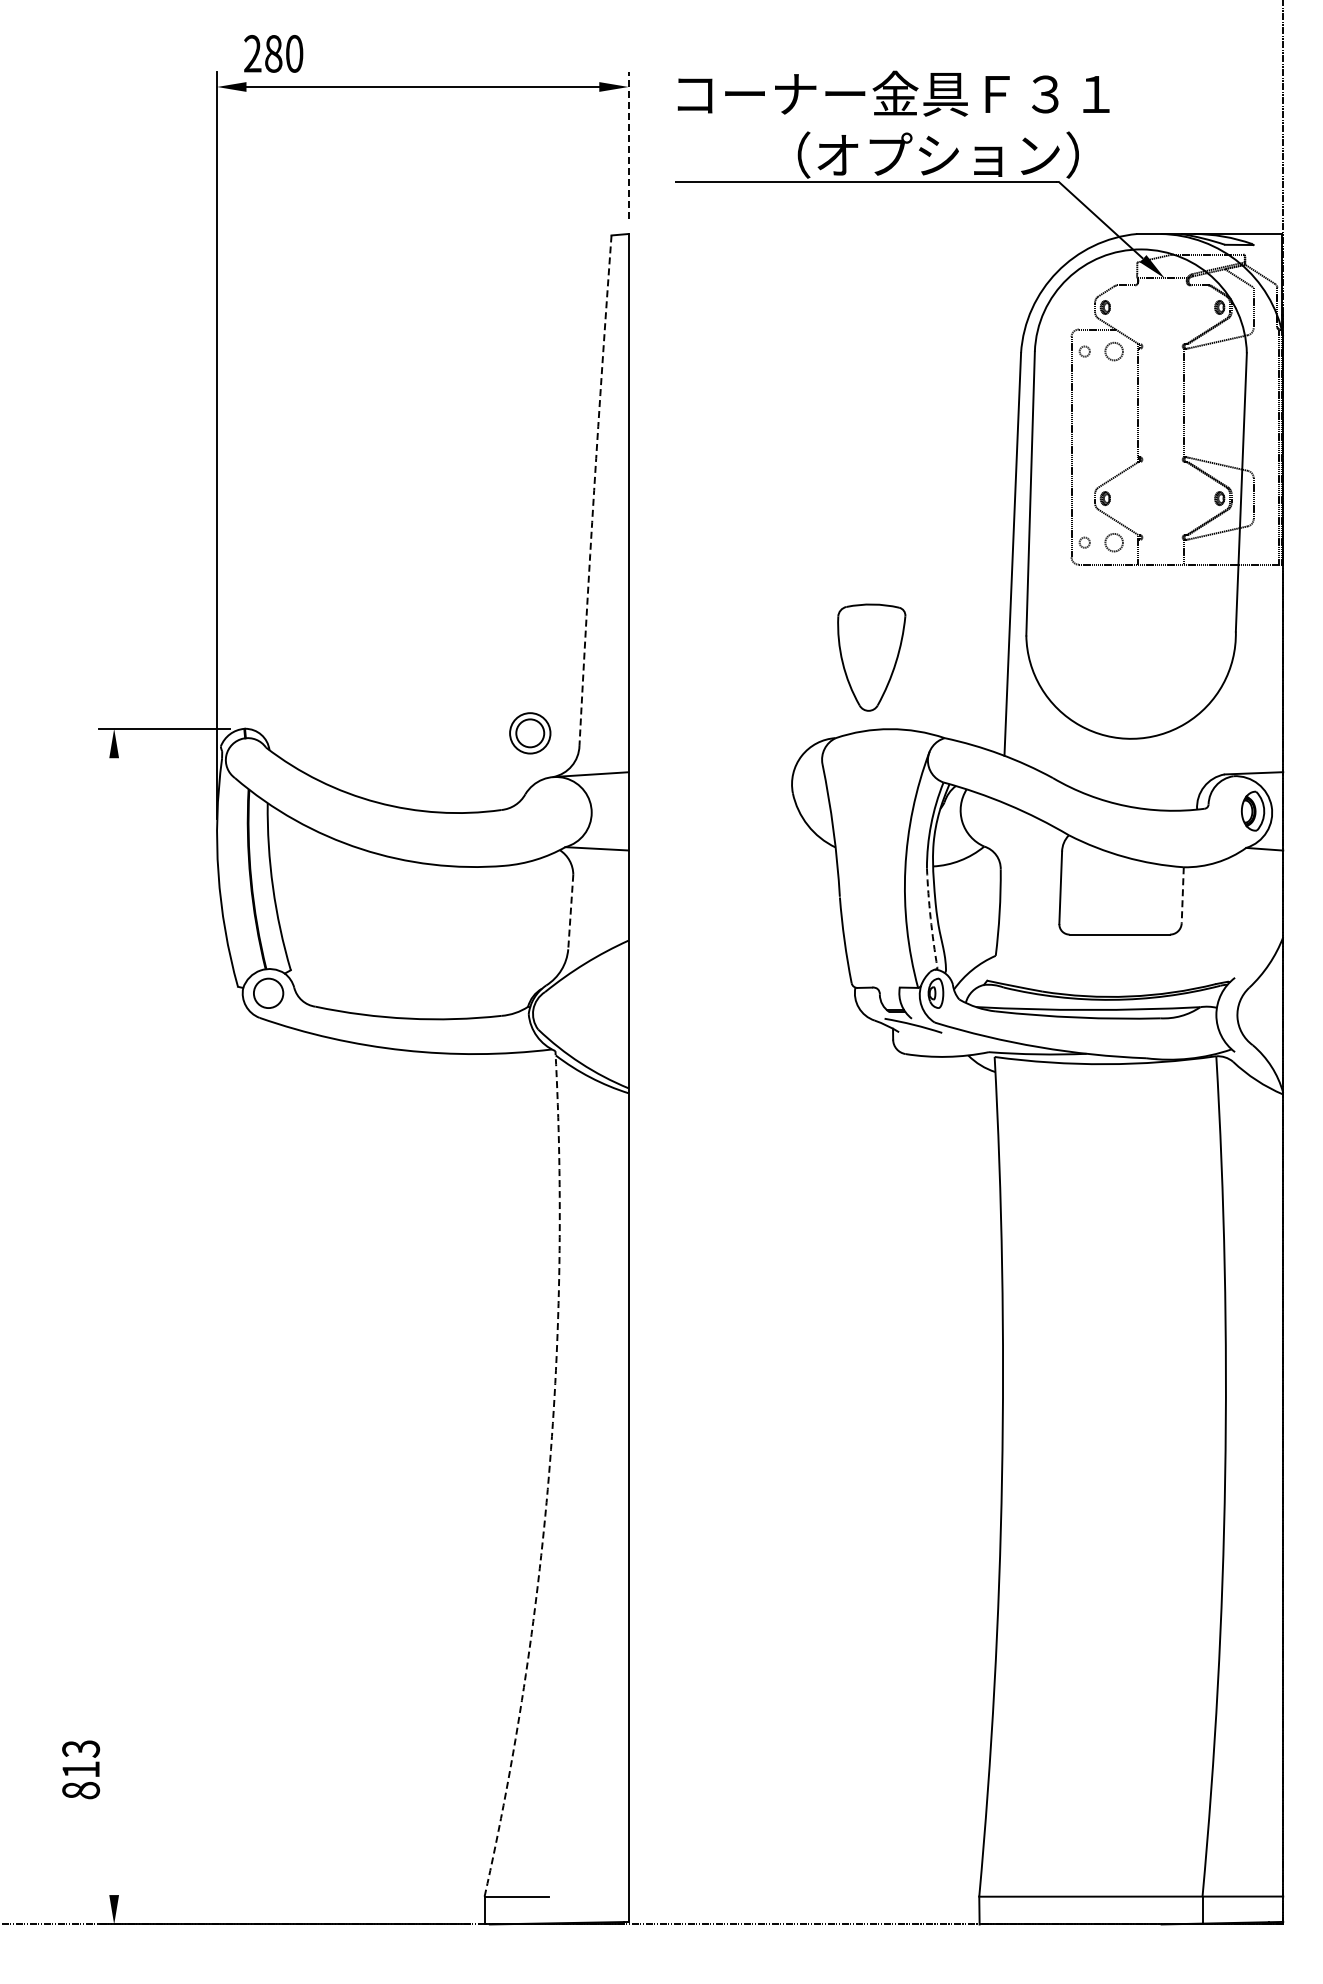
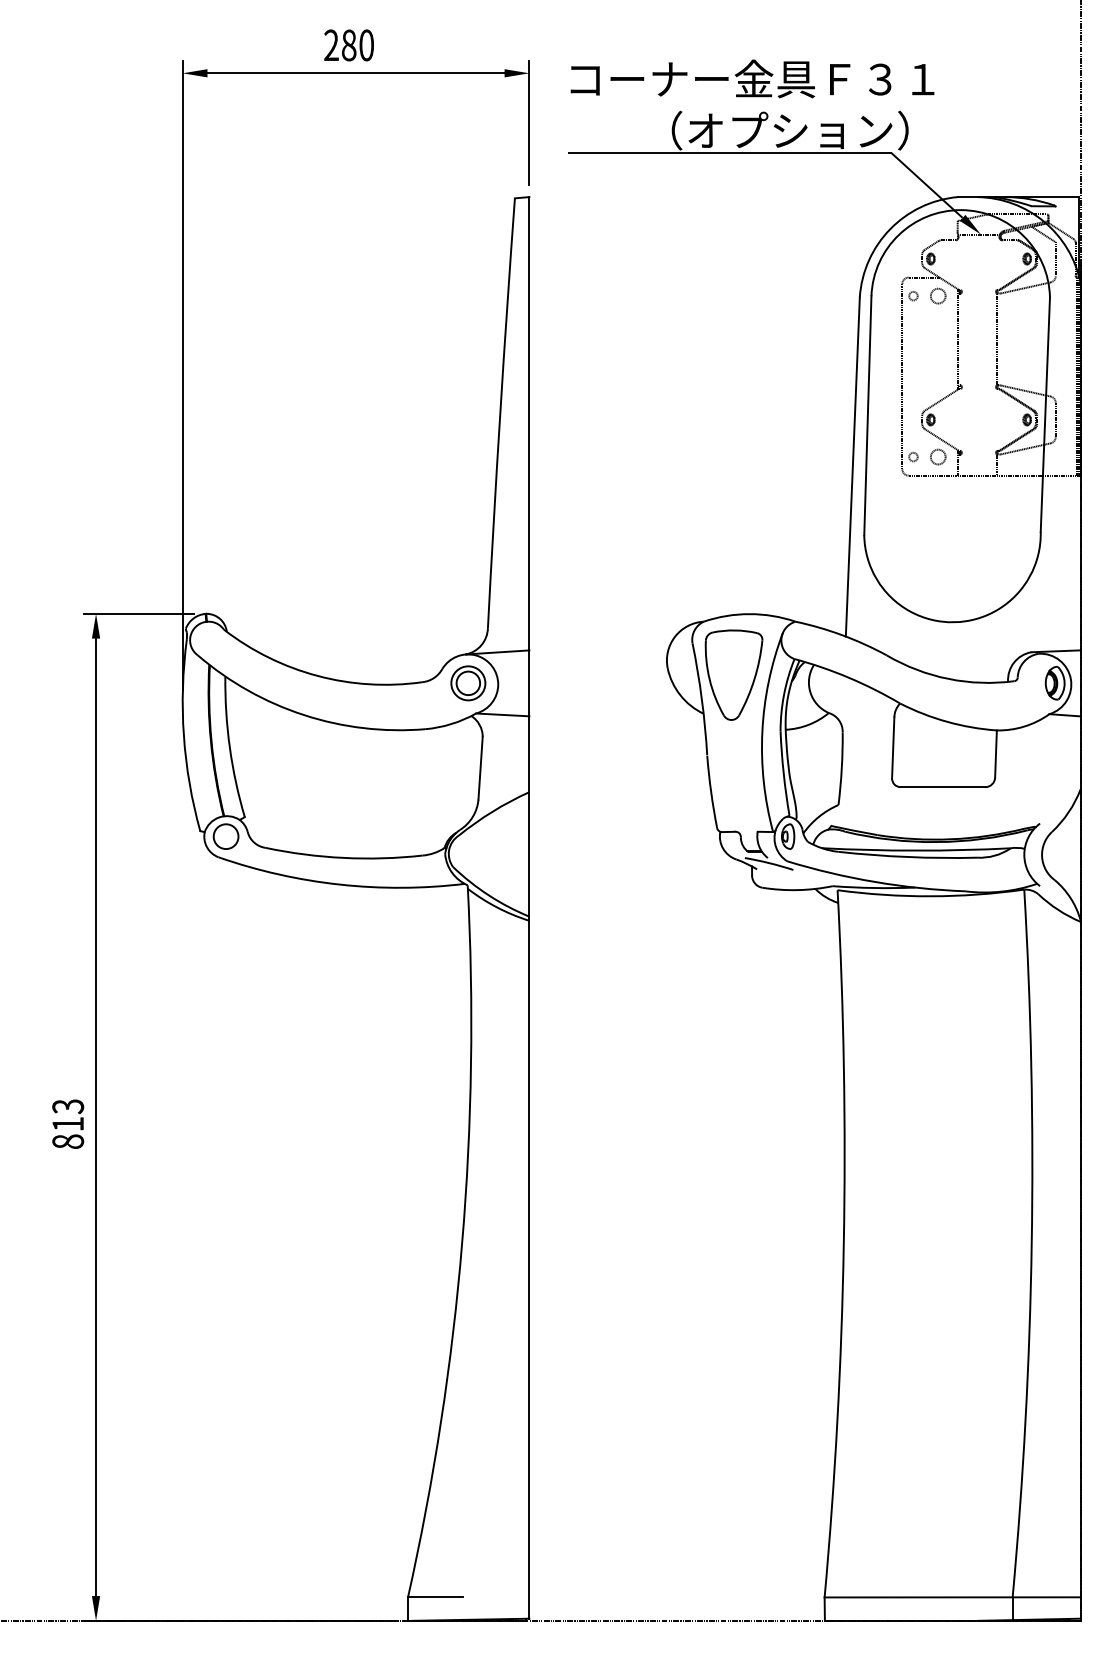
text: (273, 53) -> (348, 45), moved
line: (628, 145) -> (529, 122), dashed -> solid
arc: (594, 490) -> (500, 413), dashed -> solid
part: (871, 657) -> (733, 675), moved
part: (530, 733) -> (468, 683), moved
line: (1182, 895) -> (995, 754), dashed -> solid
line: (570, 912) -> (480, 768), dashed -> solid
arc: (930, 918) -> (783, 773), dashed -> solid
line: (114, 1326) -> (96, 1117), added
arc: (548, 1476) -> (461, 1243), dashed -> solid
text: (81, 1769) -> (68, 1123), moved

